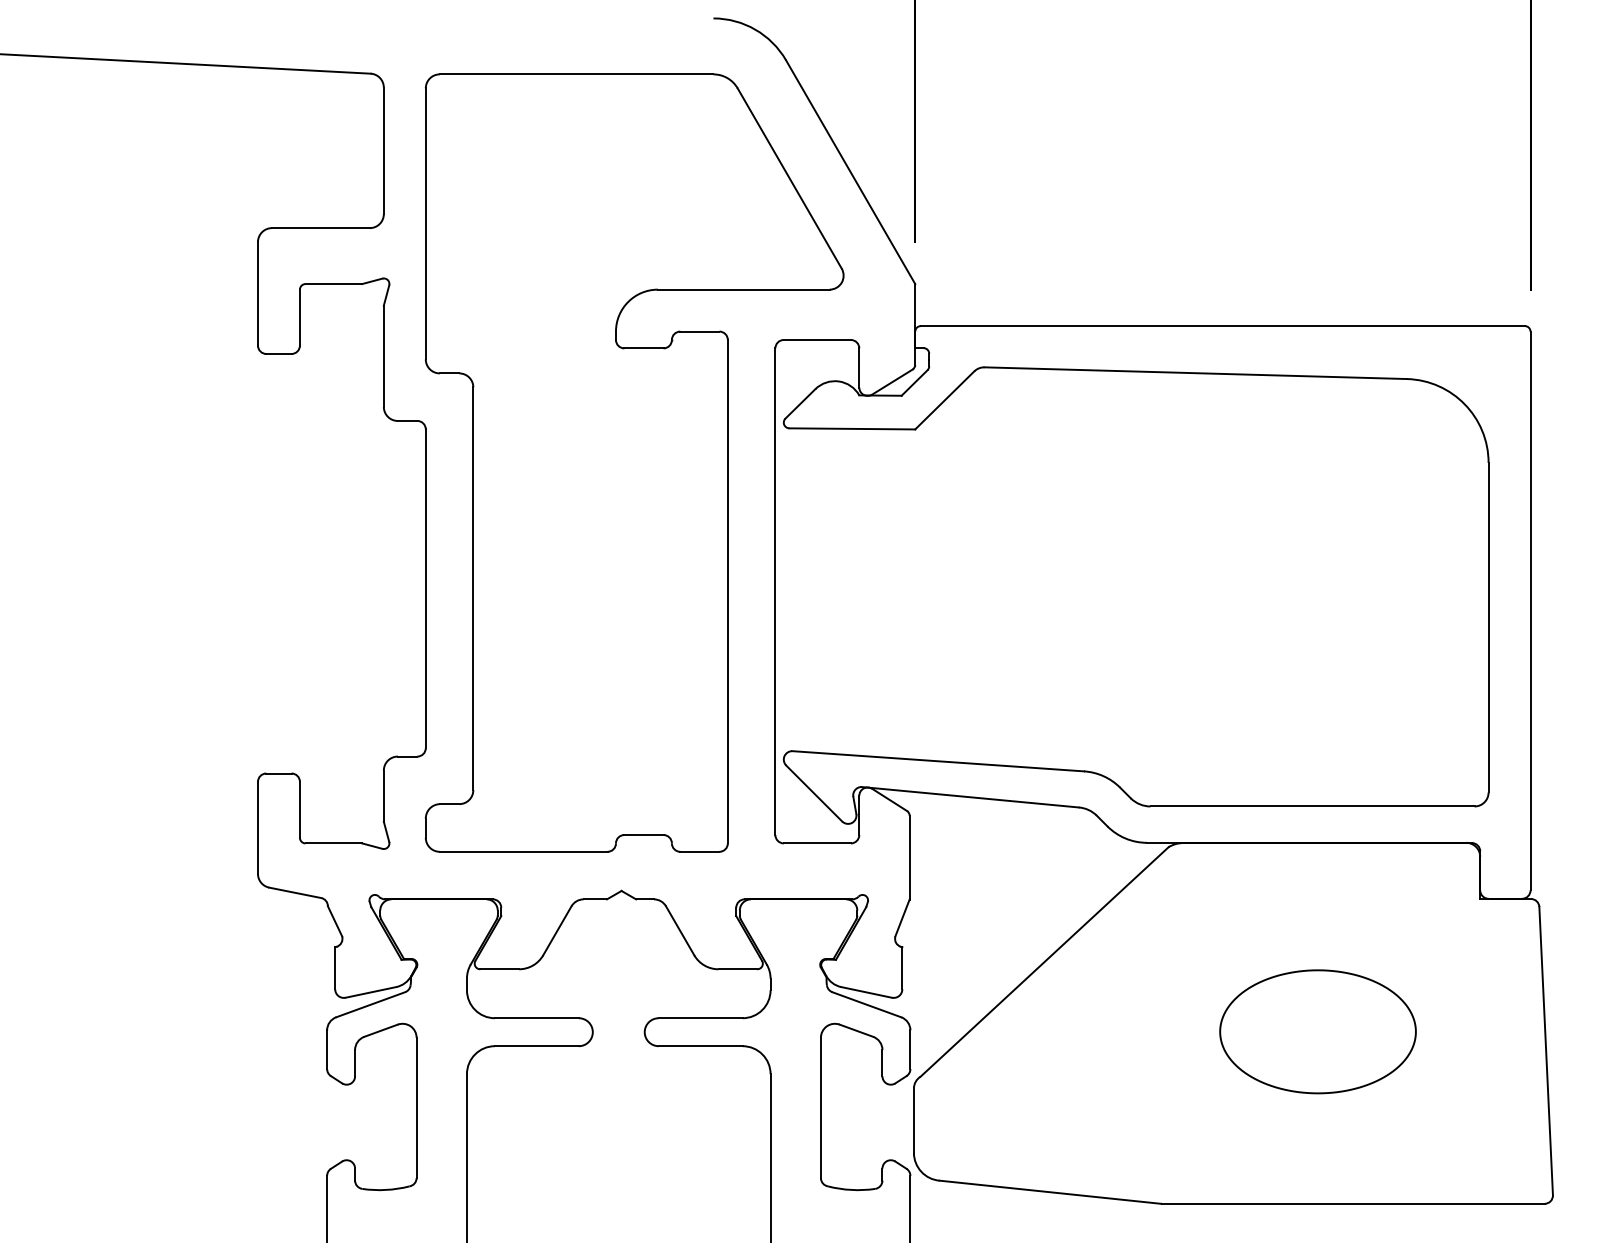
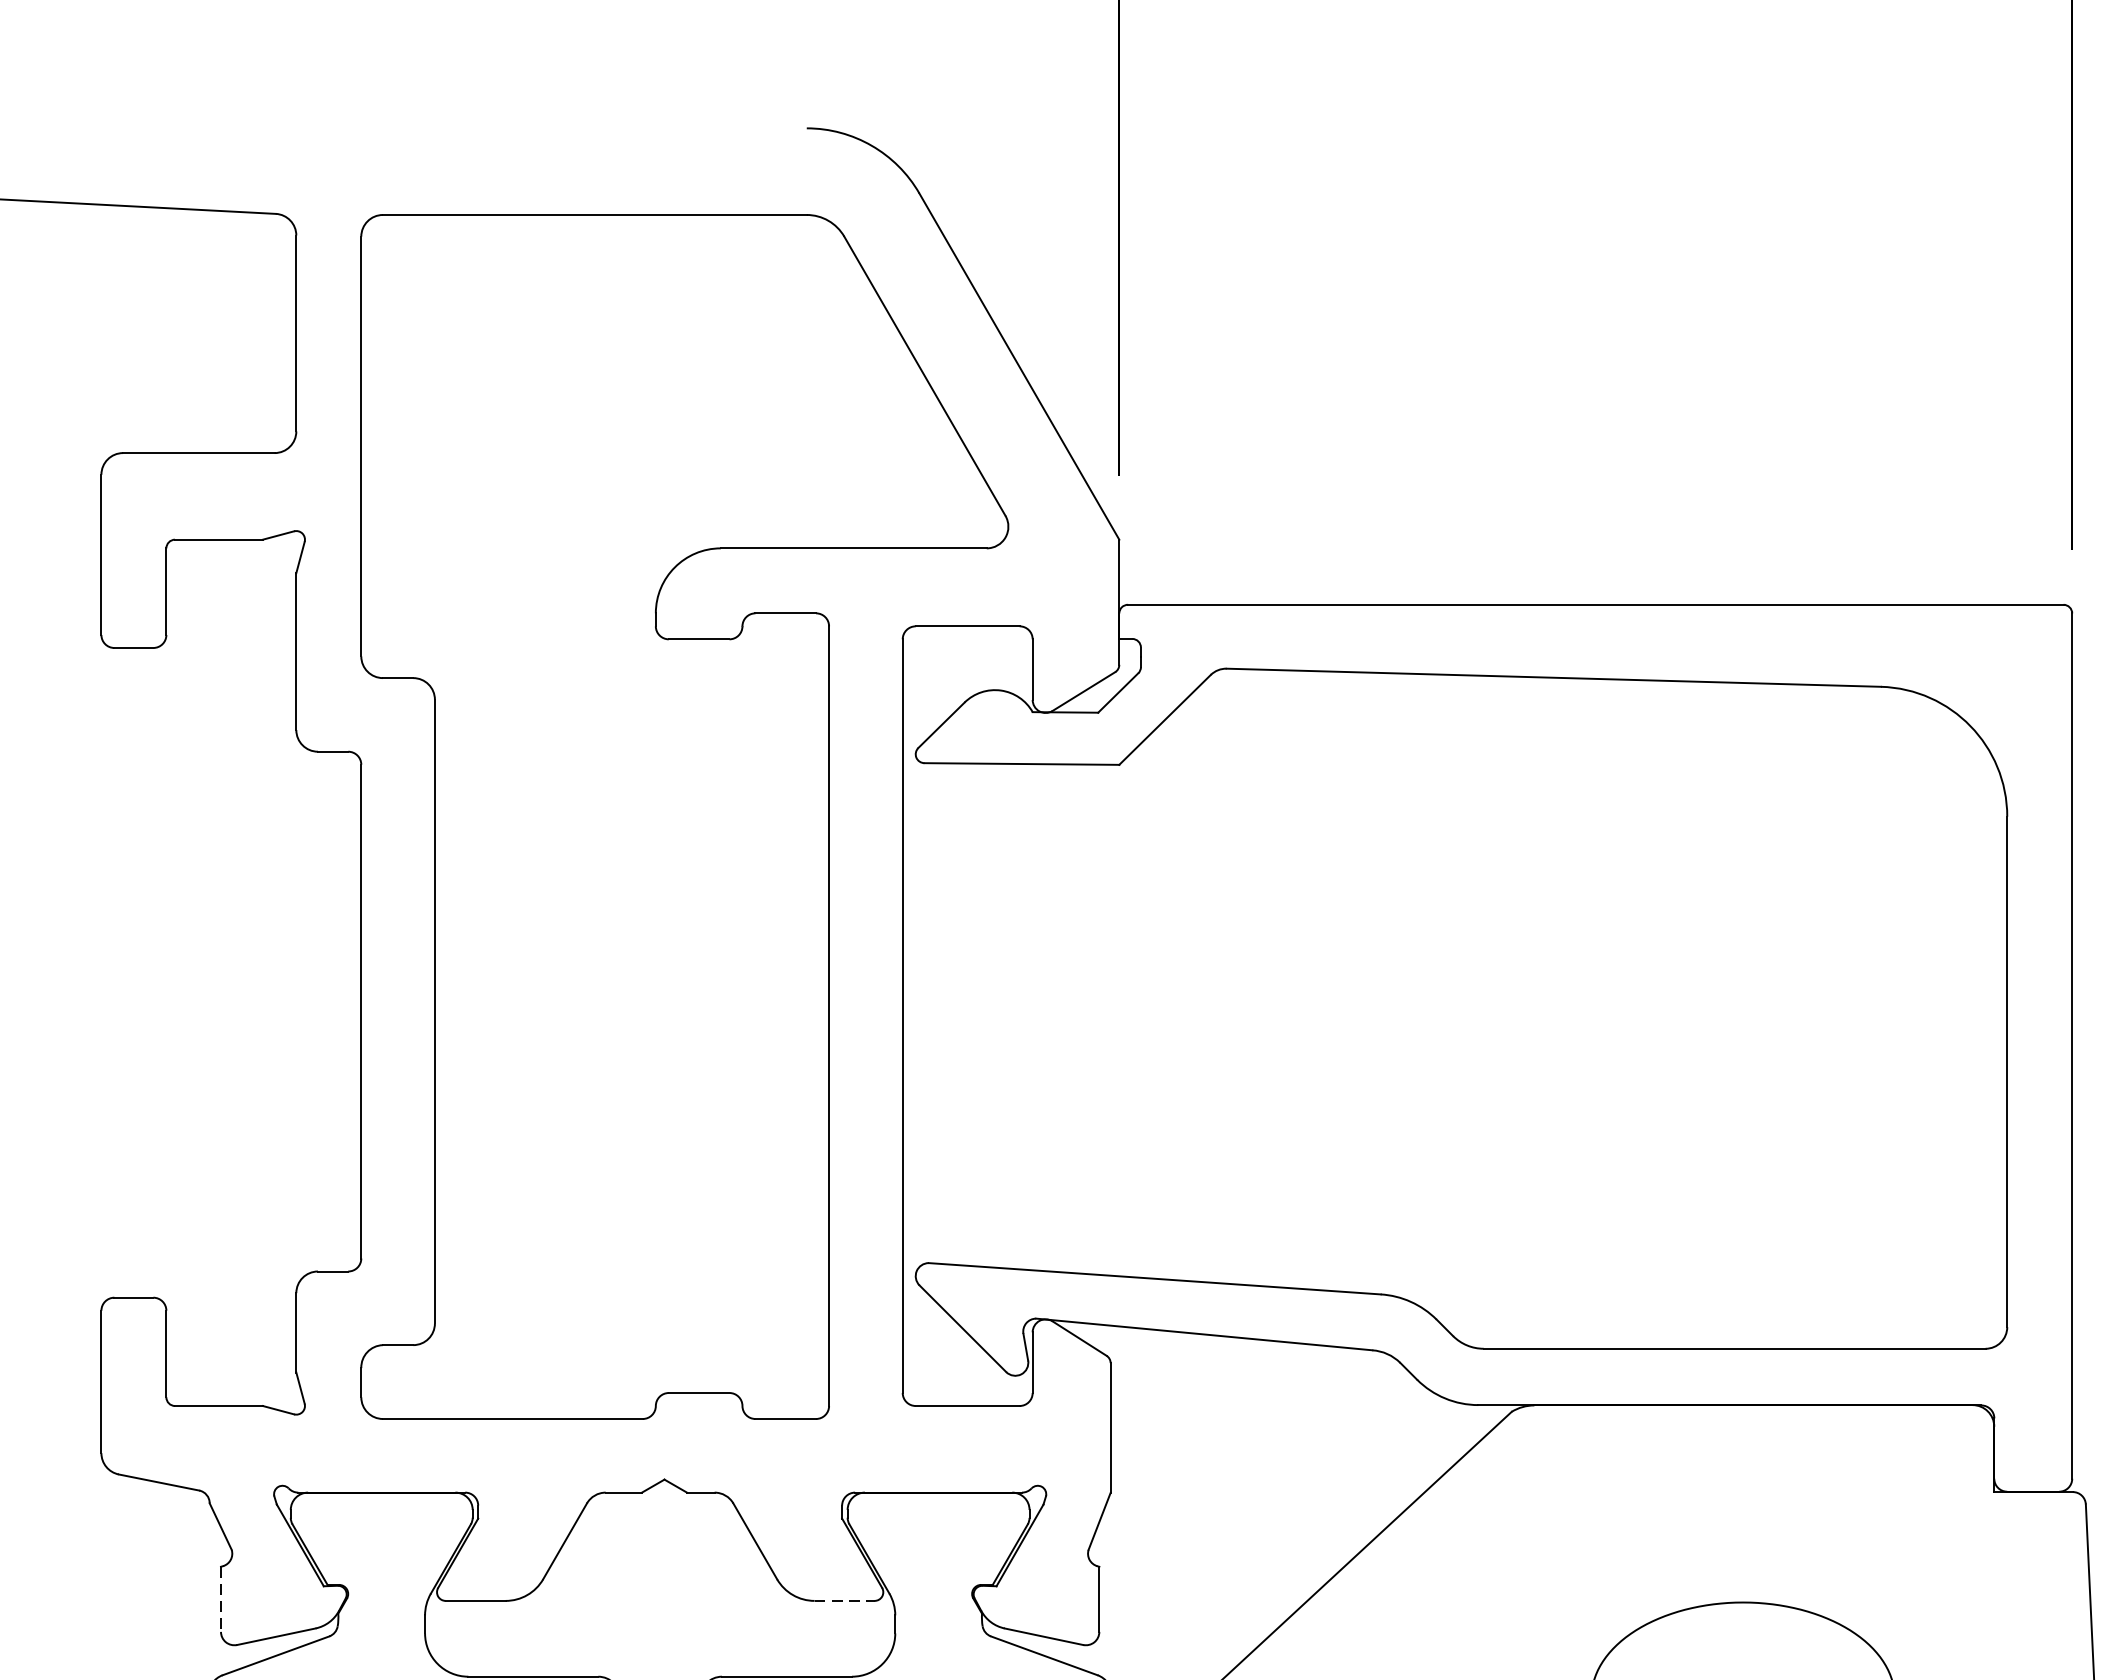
line: (335, 968) -> (221, 1599), solid -> dashed
line: (738, 969) -> (845, 1601), solid -> dashed

